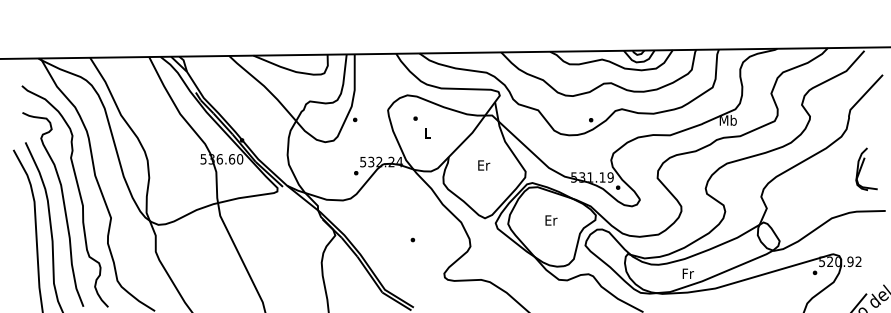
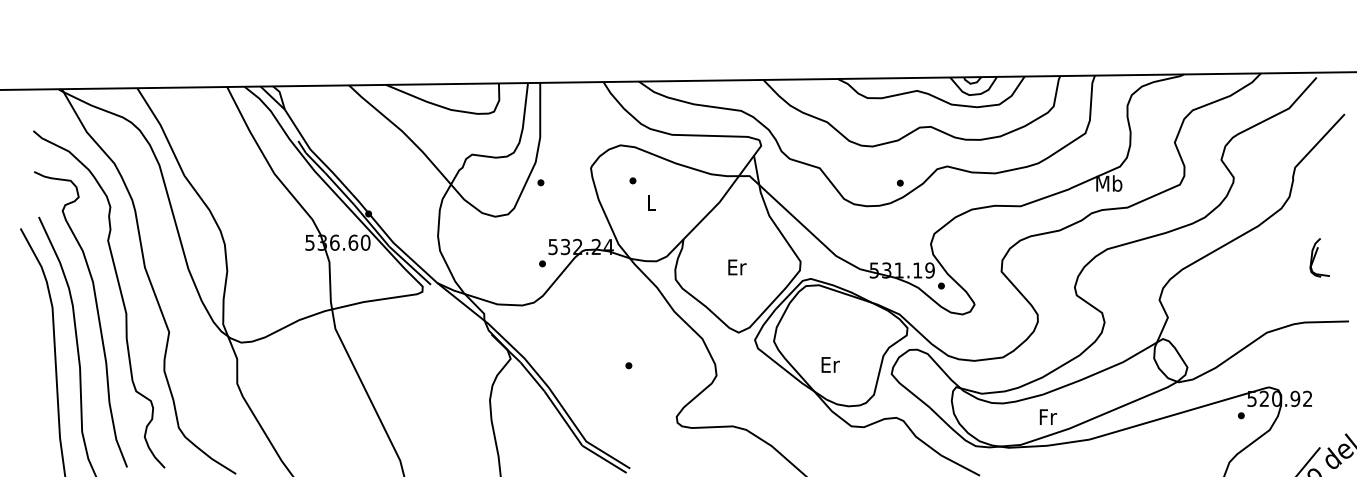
text: (484, 165) -> (737, 267), moved
part: (866, 168) -> (1319, 256), size x0.6
text: (551, 220) -> (830, 364), moved

